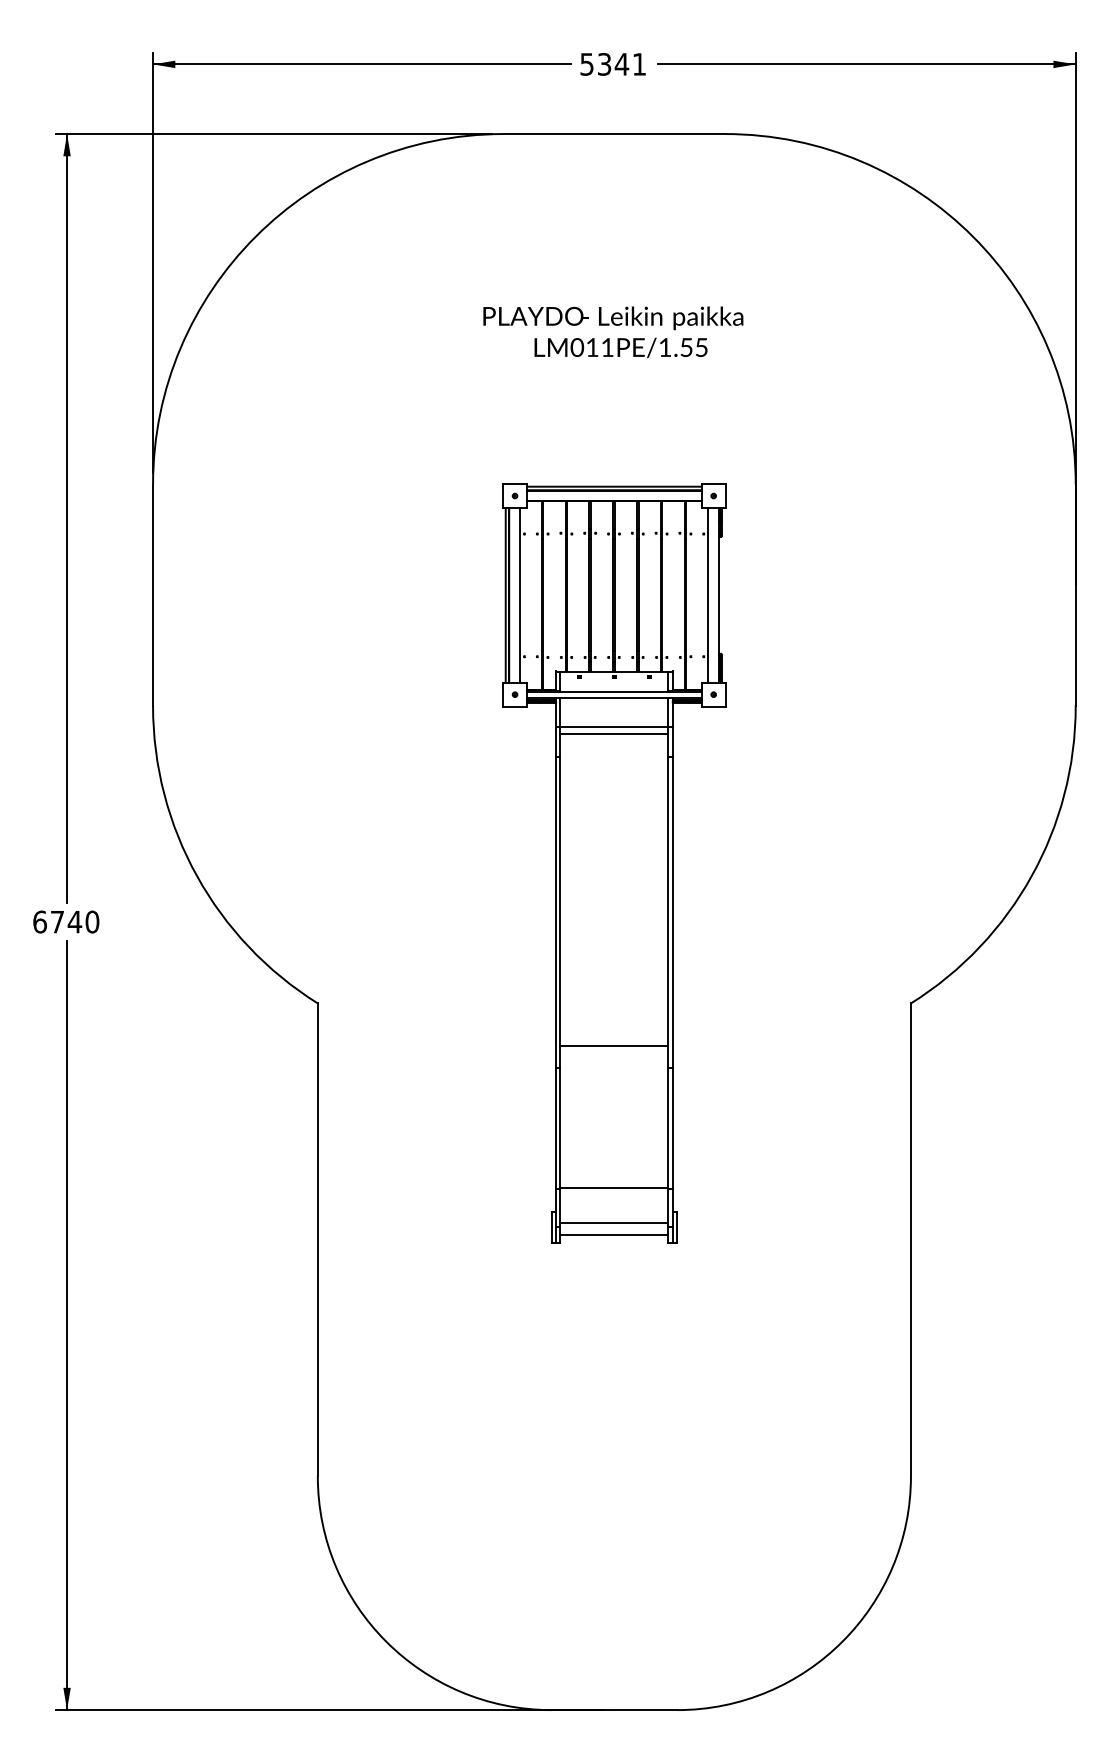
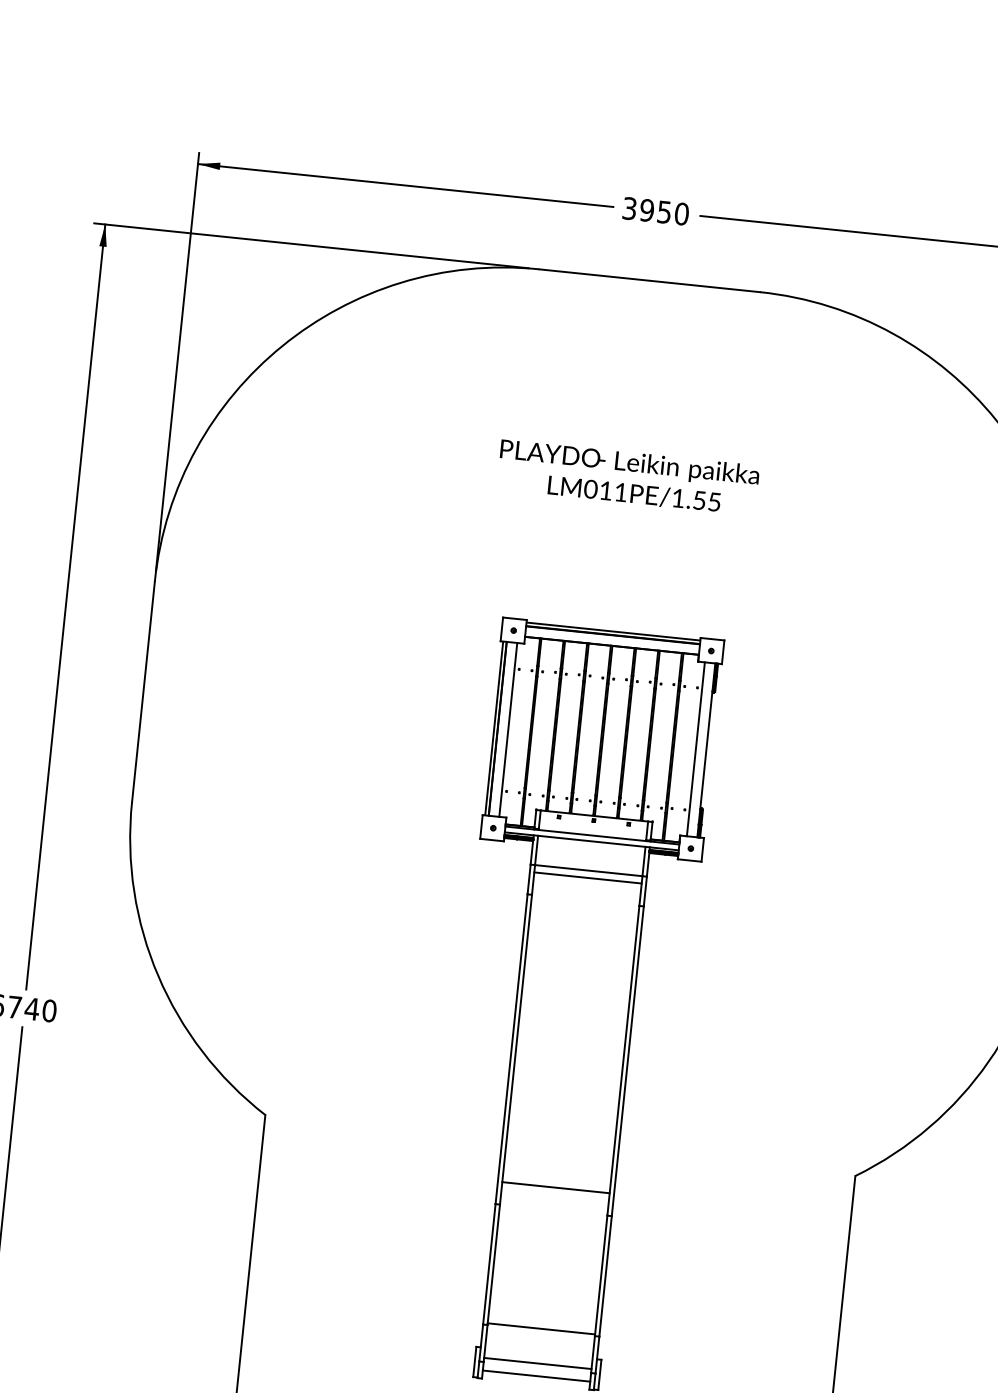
text: (613, 63) -> (656, 210), 5341 -> 3950

